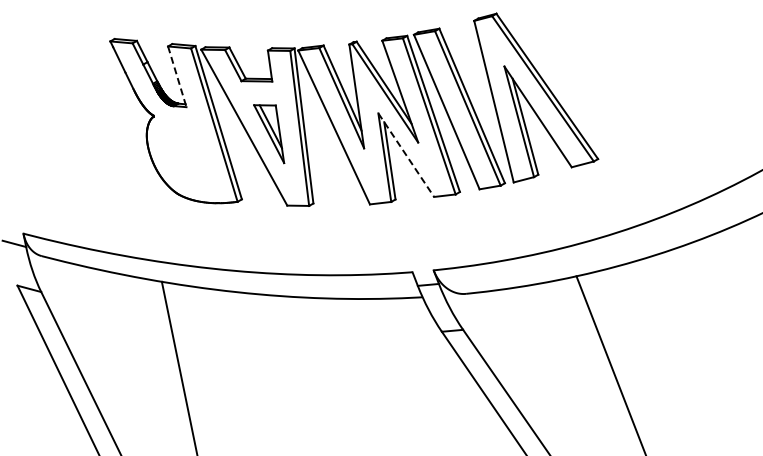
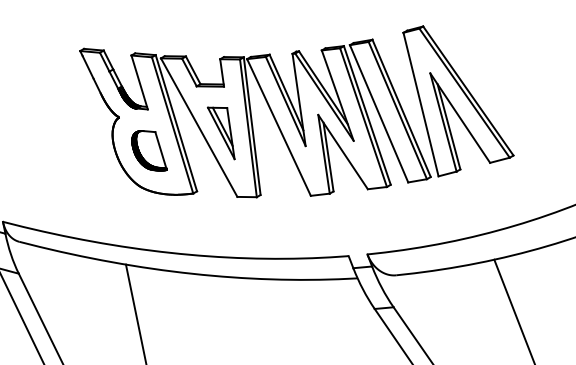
line: (177, 76) -> (139, 82), dashed -> solid
part: (187, 153) -> (148, 150), added
line: (406, 155) -> (343, 152), dashed -> solid

